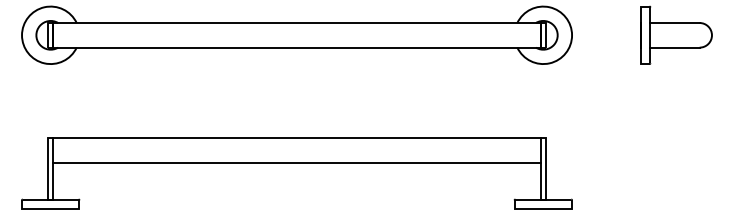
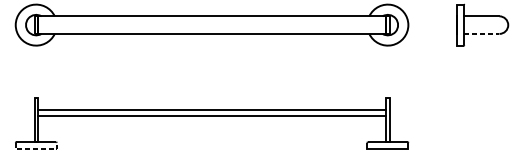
line: (675, 47) -> (482, 33), solid -> dashed
line: (296, 137) -> (211, 109), moved
line: (50, 209) -> (36, 149), solid -> dashed

